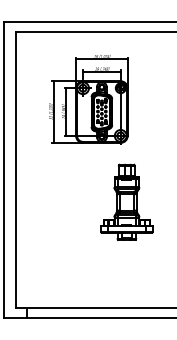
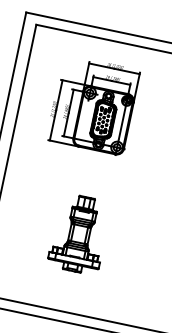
part: (126, 201) -> (79, 233), moved

